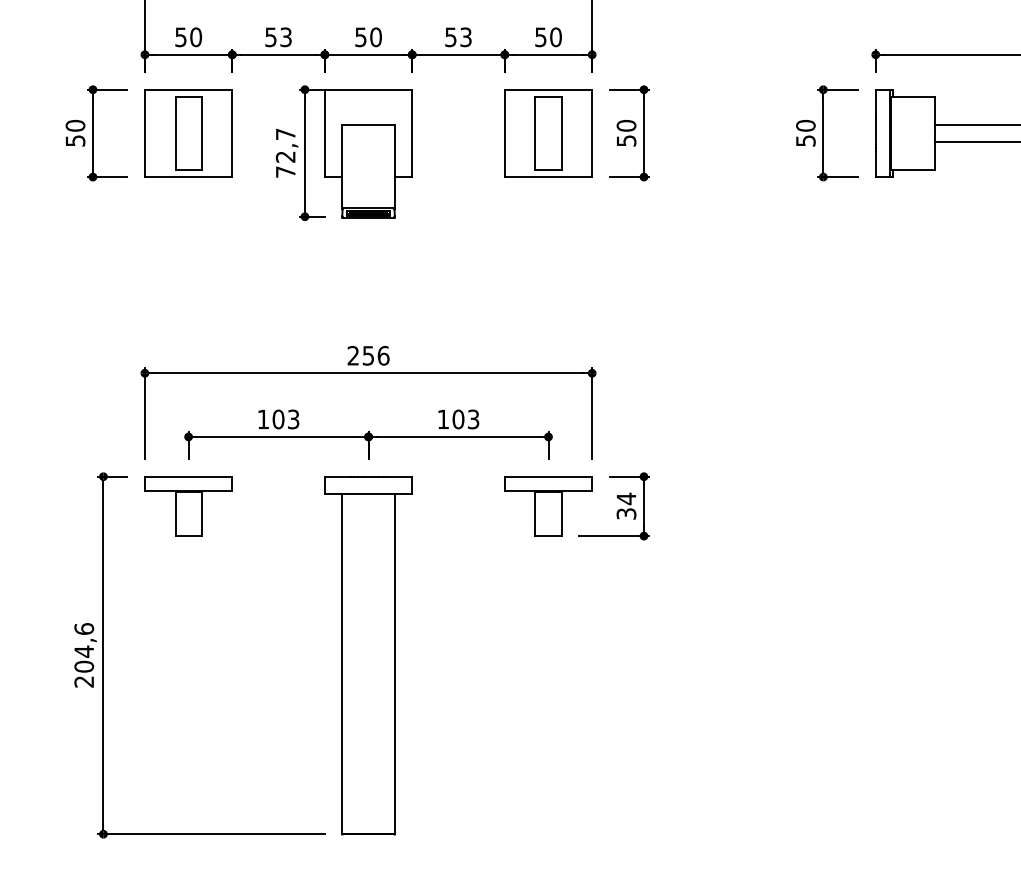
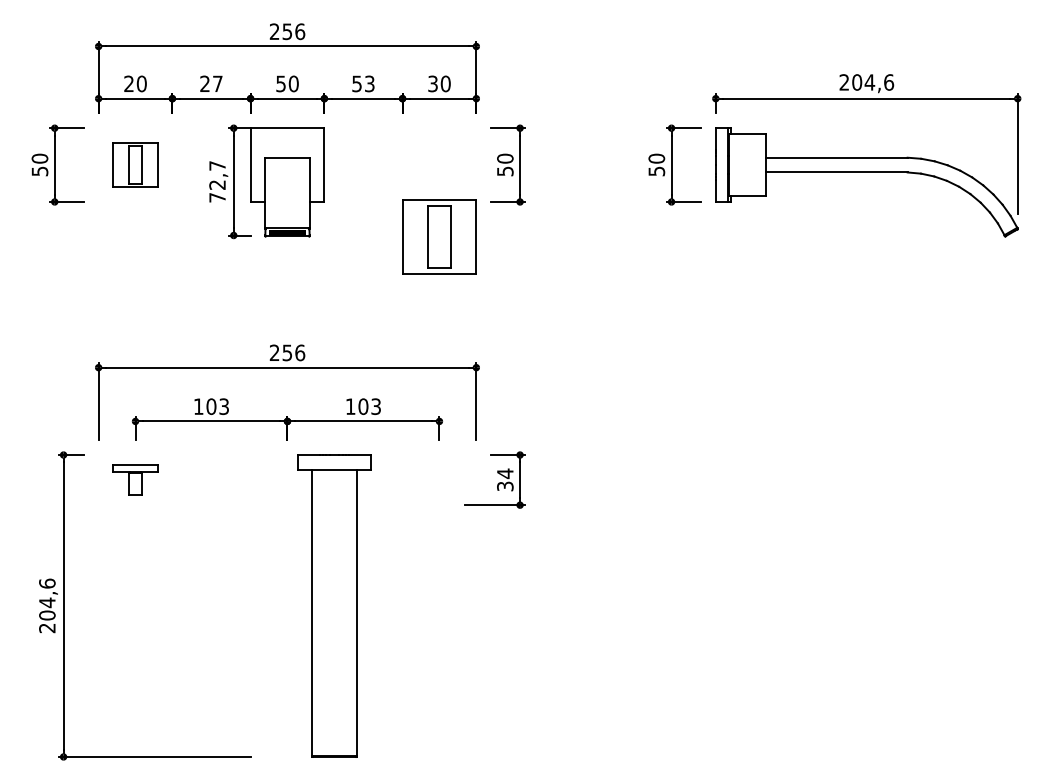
text: (180, 36) -> (128, 83), 50 -> 20
text: (278, 36) -> (211, 83), 53 -> 27
text: (540, 36) -> (432, 83), 50 -> 30
part: (188, 132) -> (135, 164), size x0.6
part: (548, 132) -> (439, 236), moved
part: (188, 505) -> (135, 479), size x0.6
part: (548, 505) -> (439, 479), removed
part: (368, 654) -> (334, 605), moved

